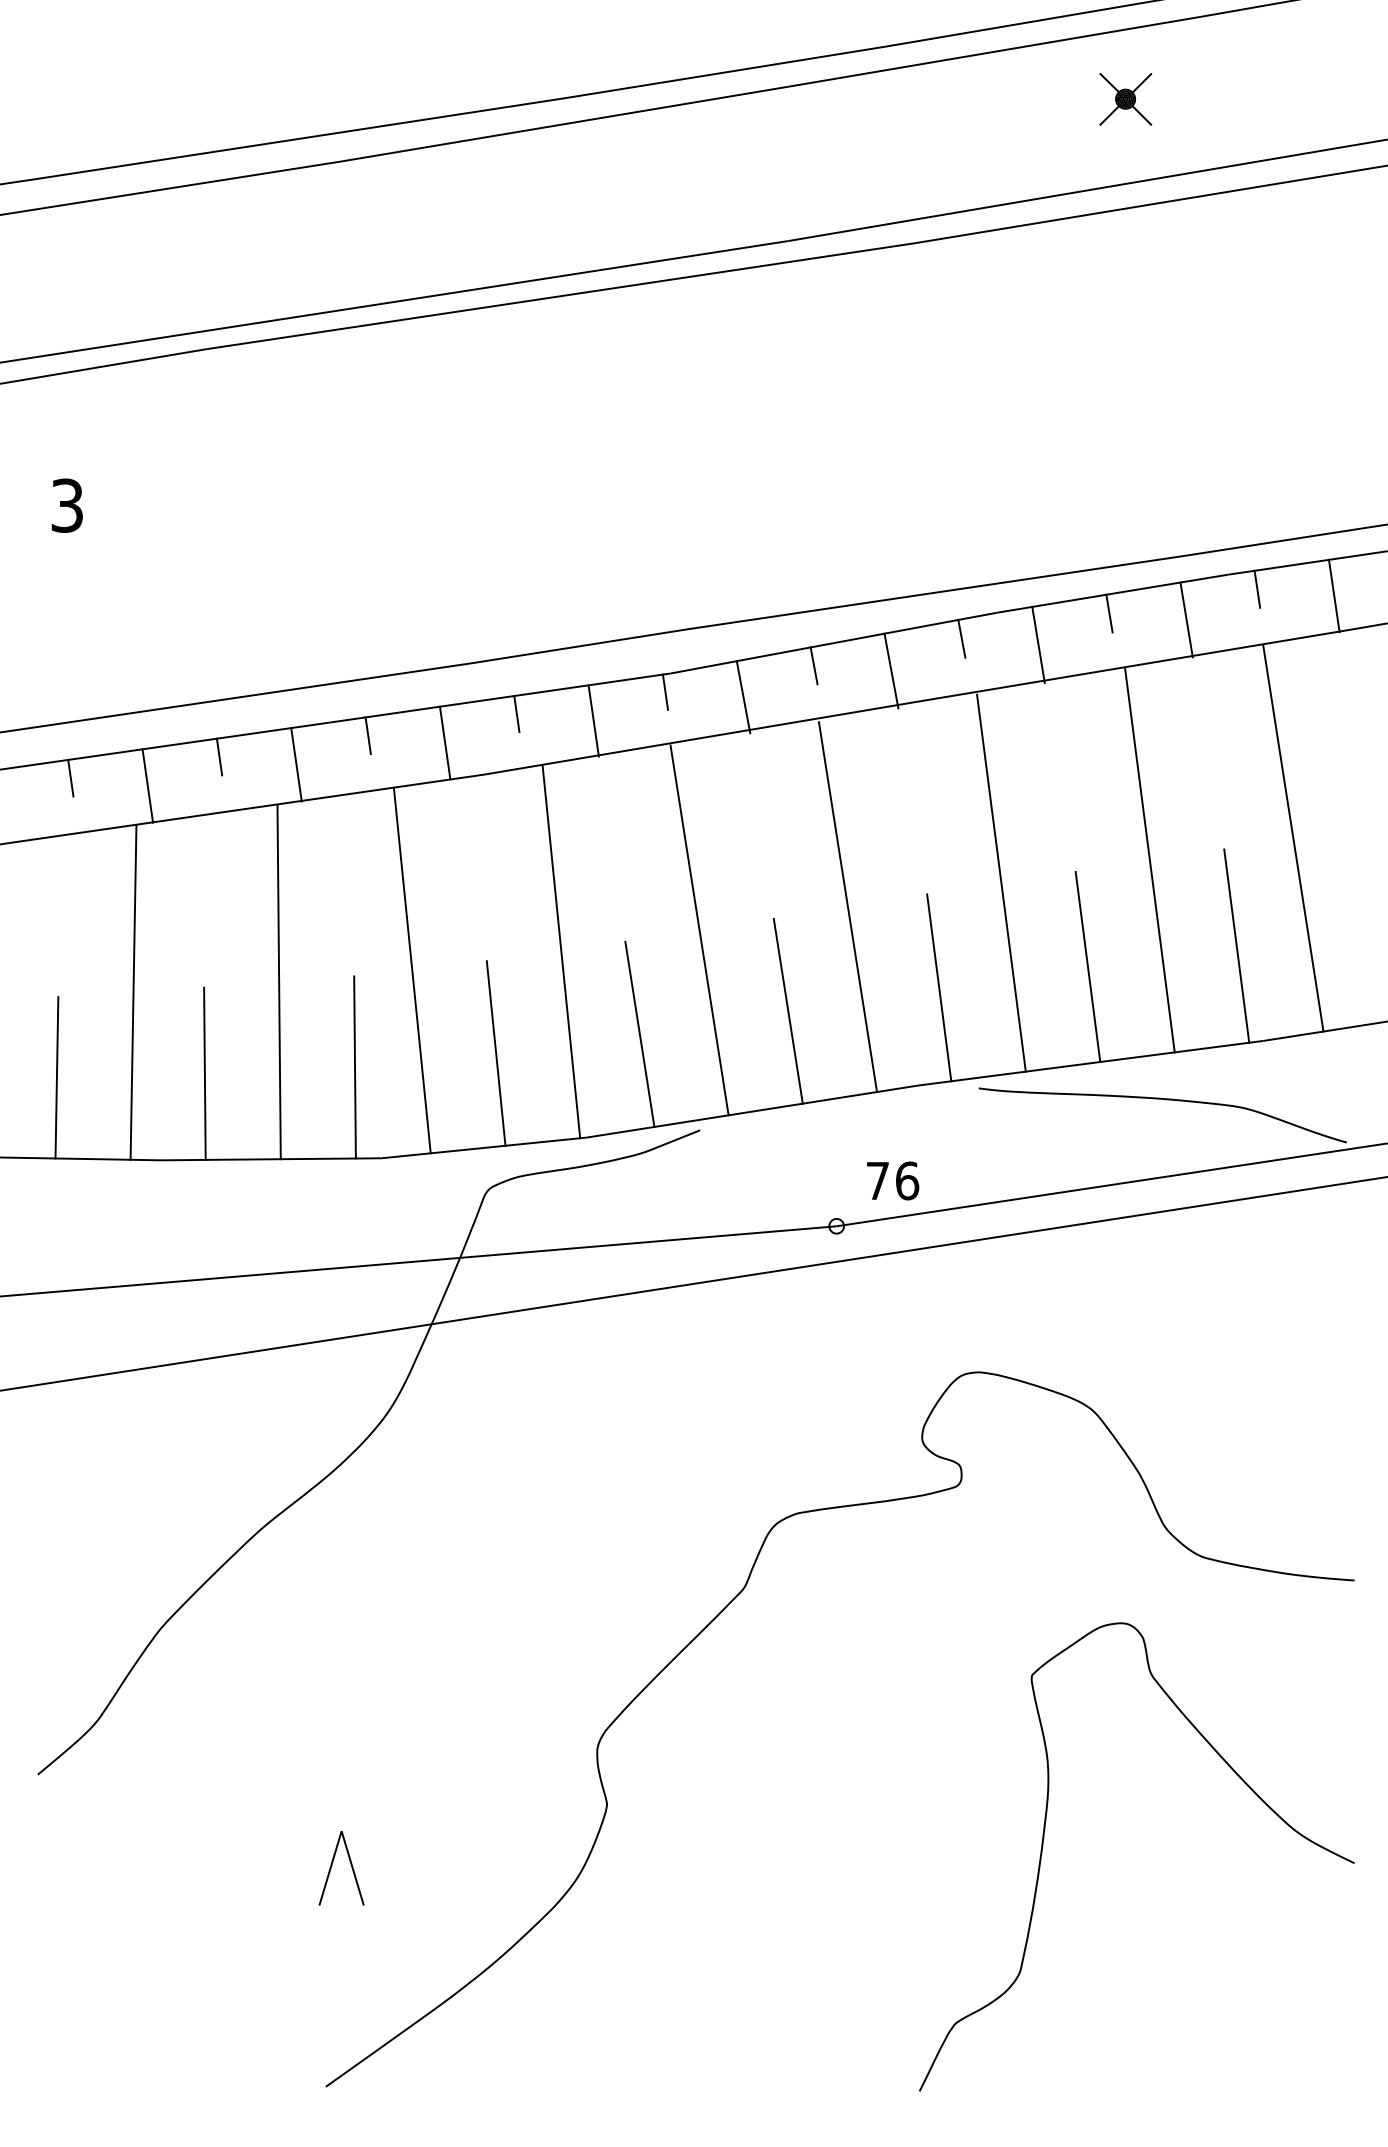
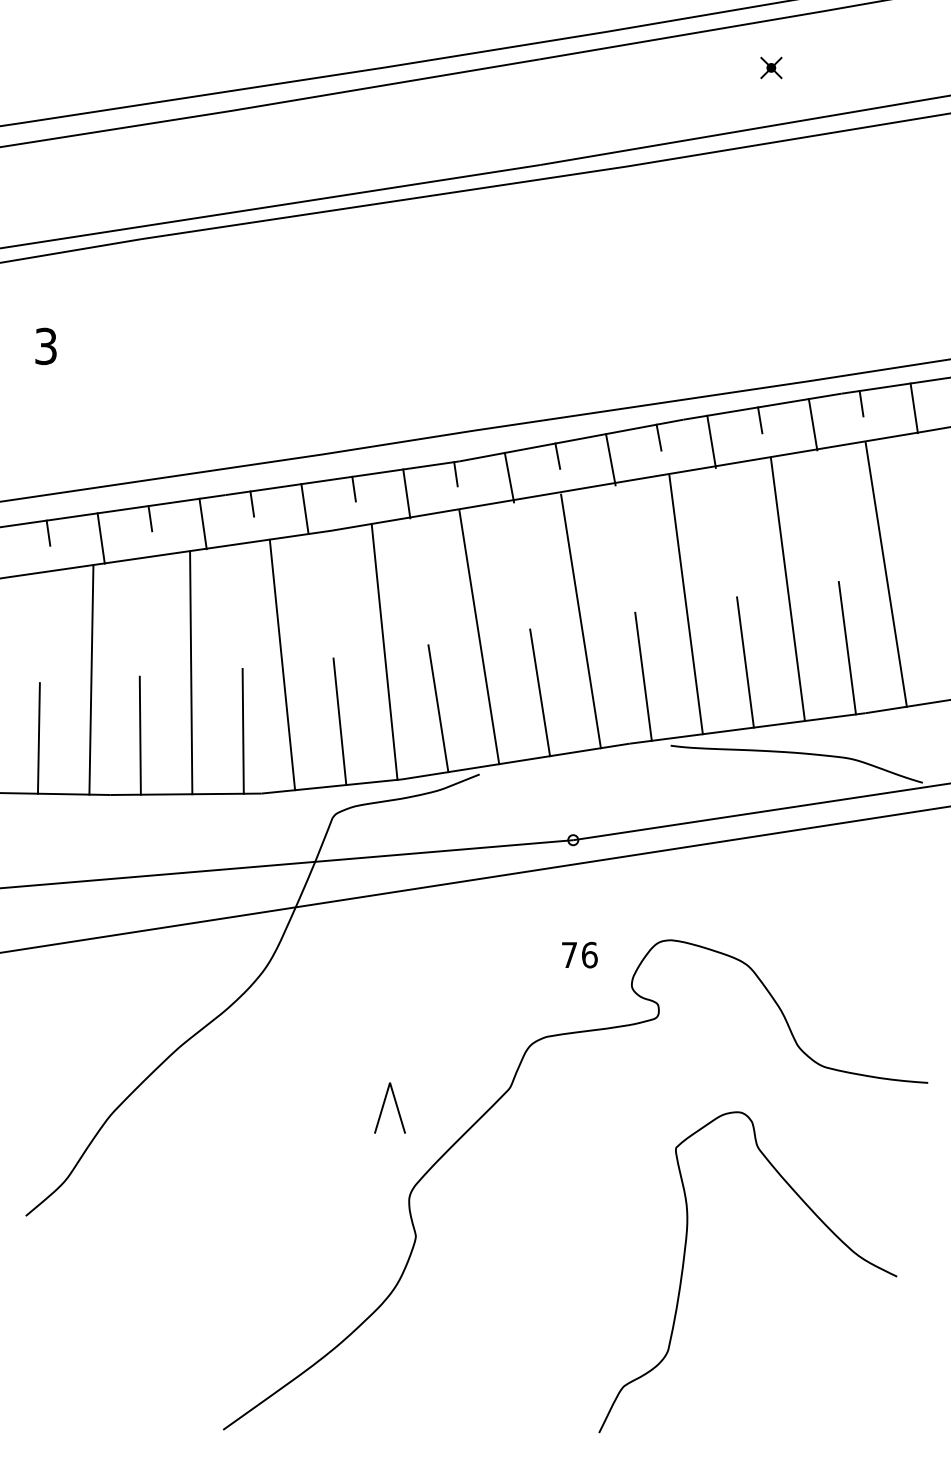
part: (1125, 98) -> (771, 67), size x0.6
text: (892, 1180) -> (579, 954), moved
curve: (1044, 1845) -> (684, 1264), moved
part: (340, 1867) -> (389, 1107), moved

